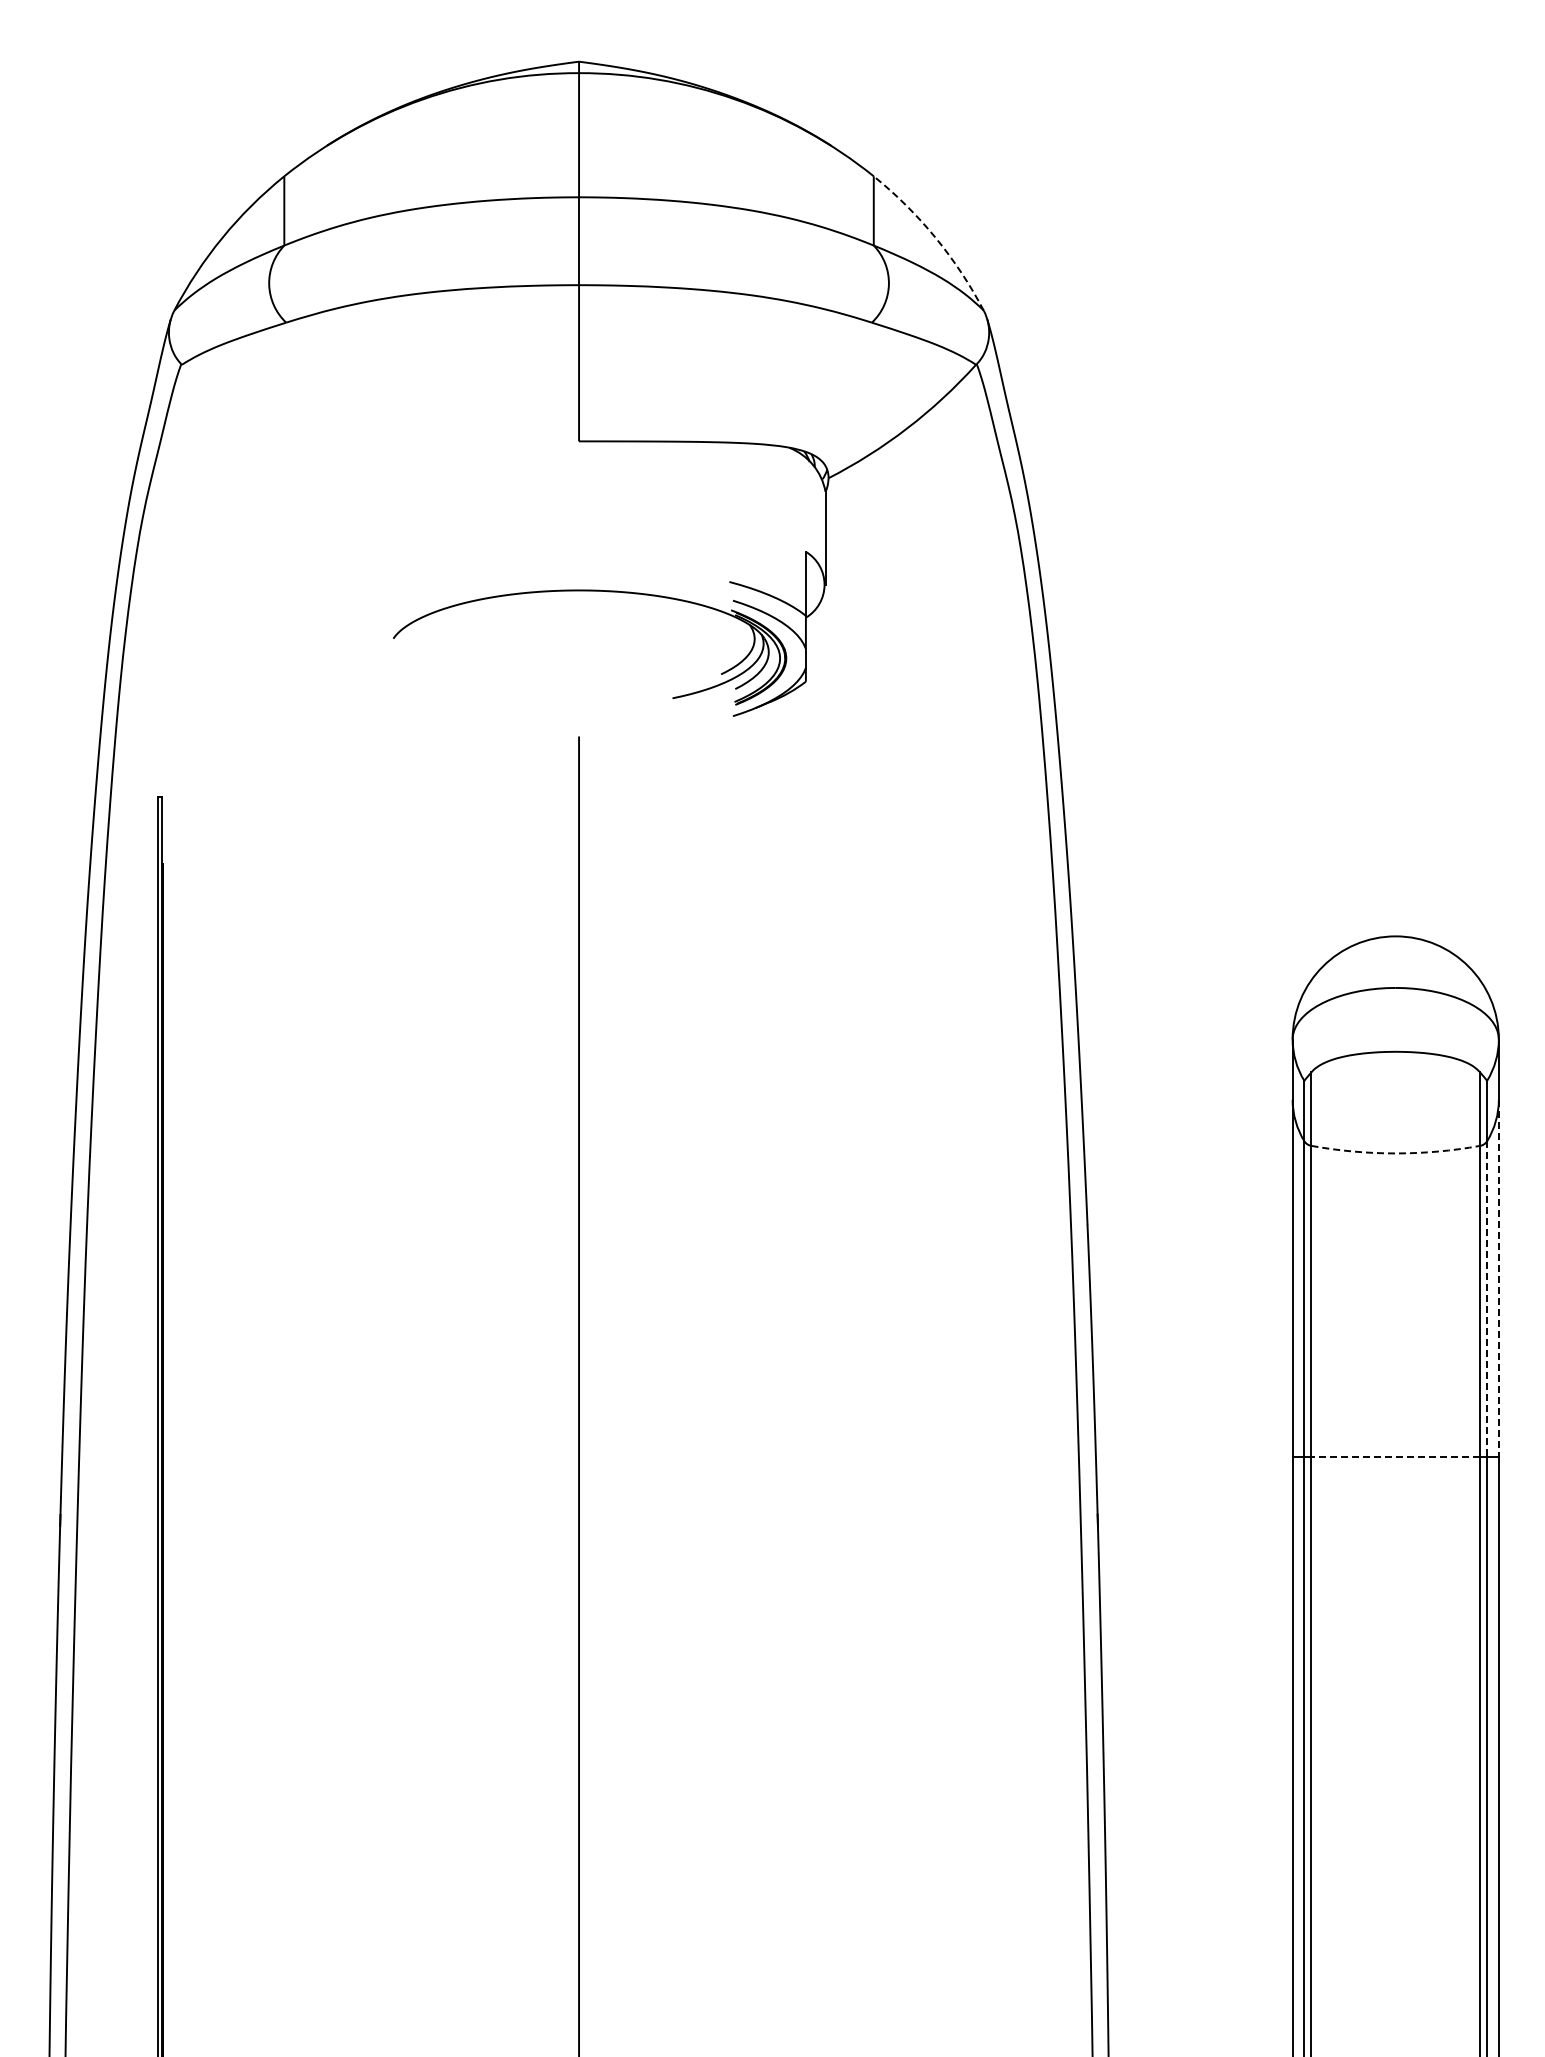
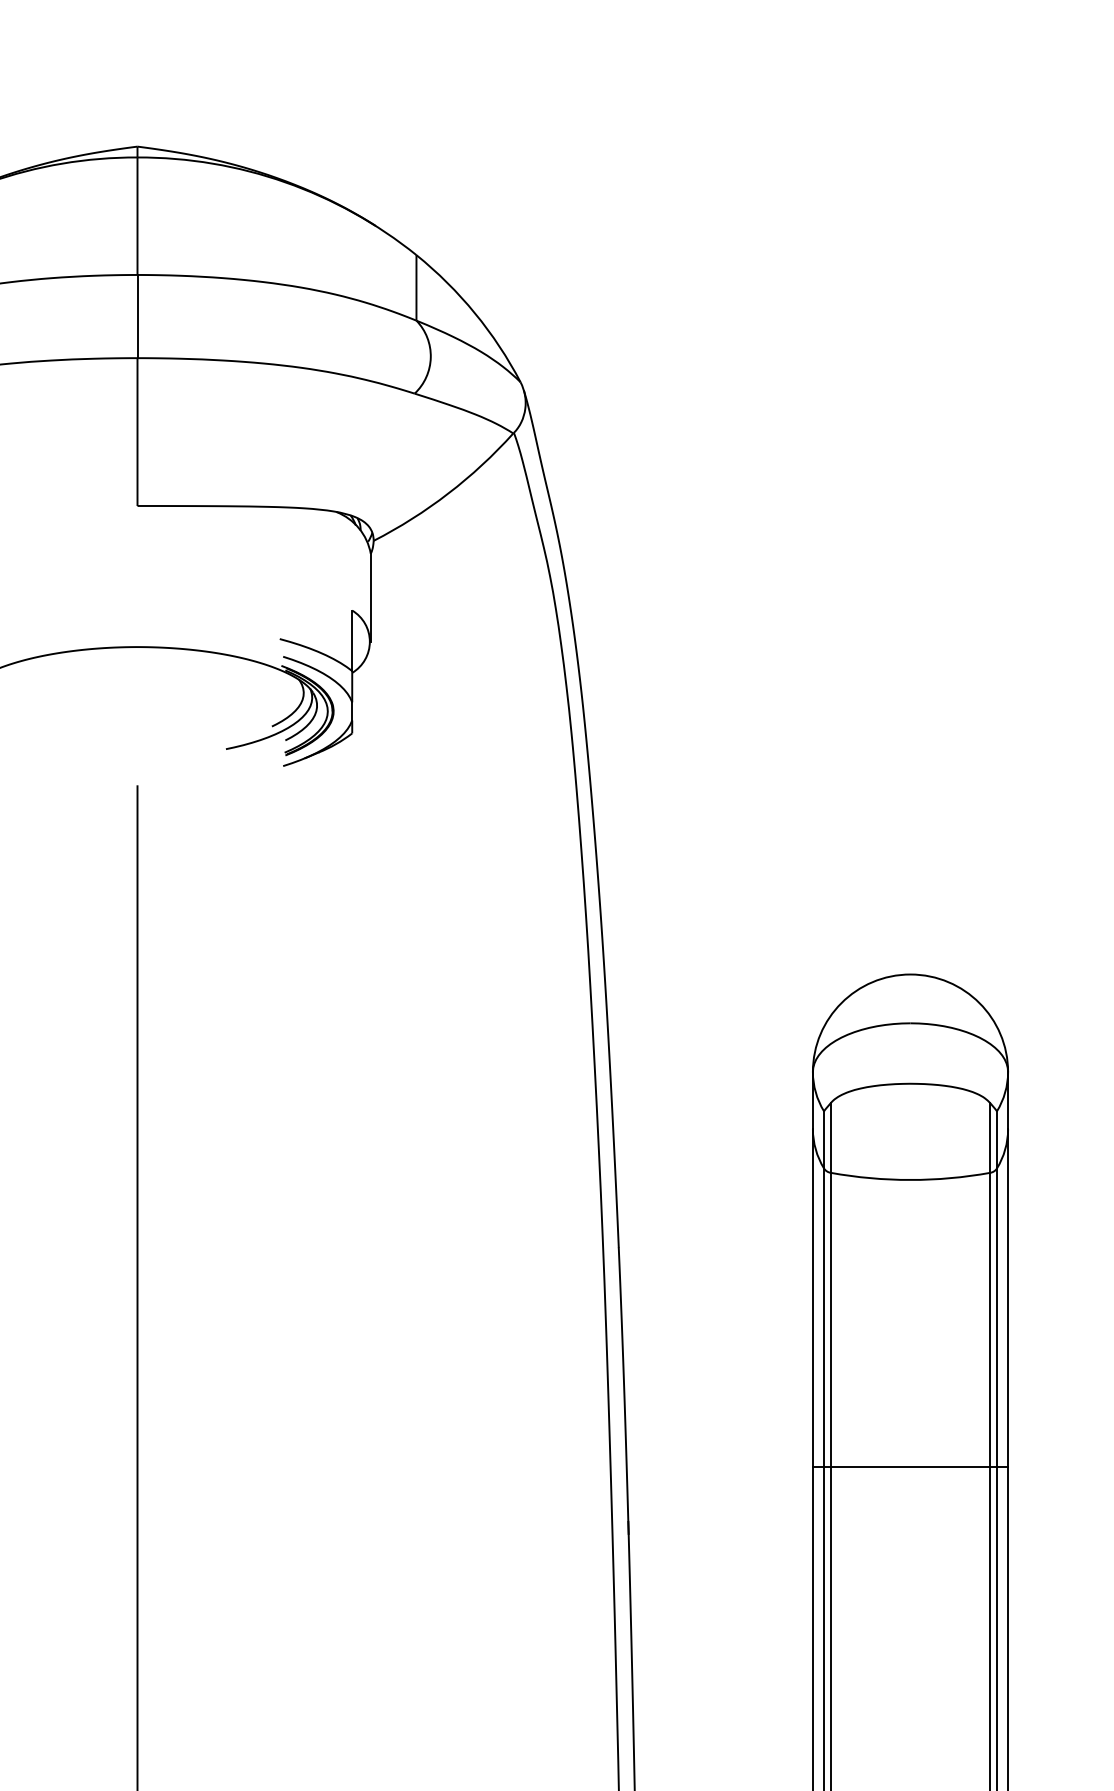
arc: (935, 237) -> (474, 313), dashed -> solid
arc: (1395, 1153) -> (910, 1180), dashed -> solid
line: (1498, 1278) -> (1007, 1298), dashed -> solid
line: (1487, 1299) -> (997, 1318), dashed -> solid
line: (1395, 1457) -> (910, 1467), dashed -> solid

